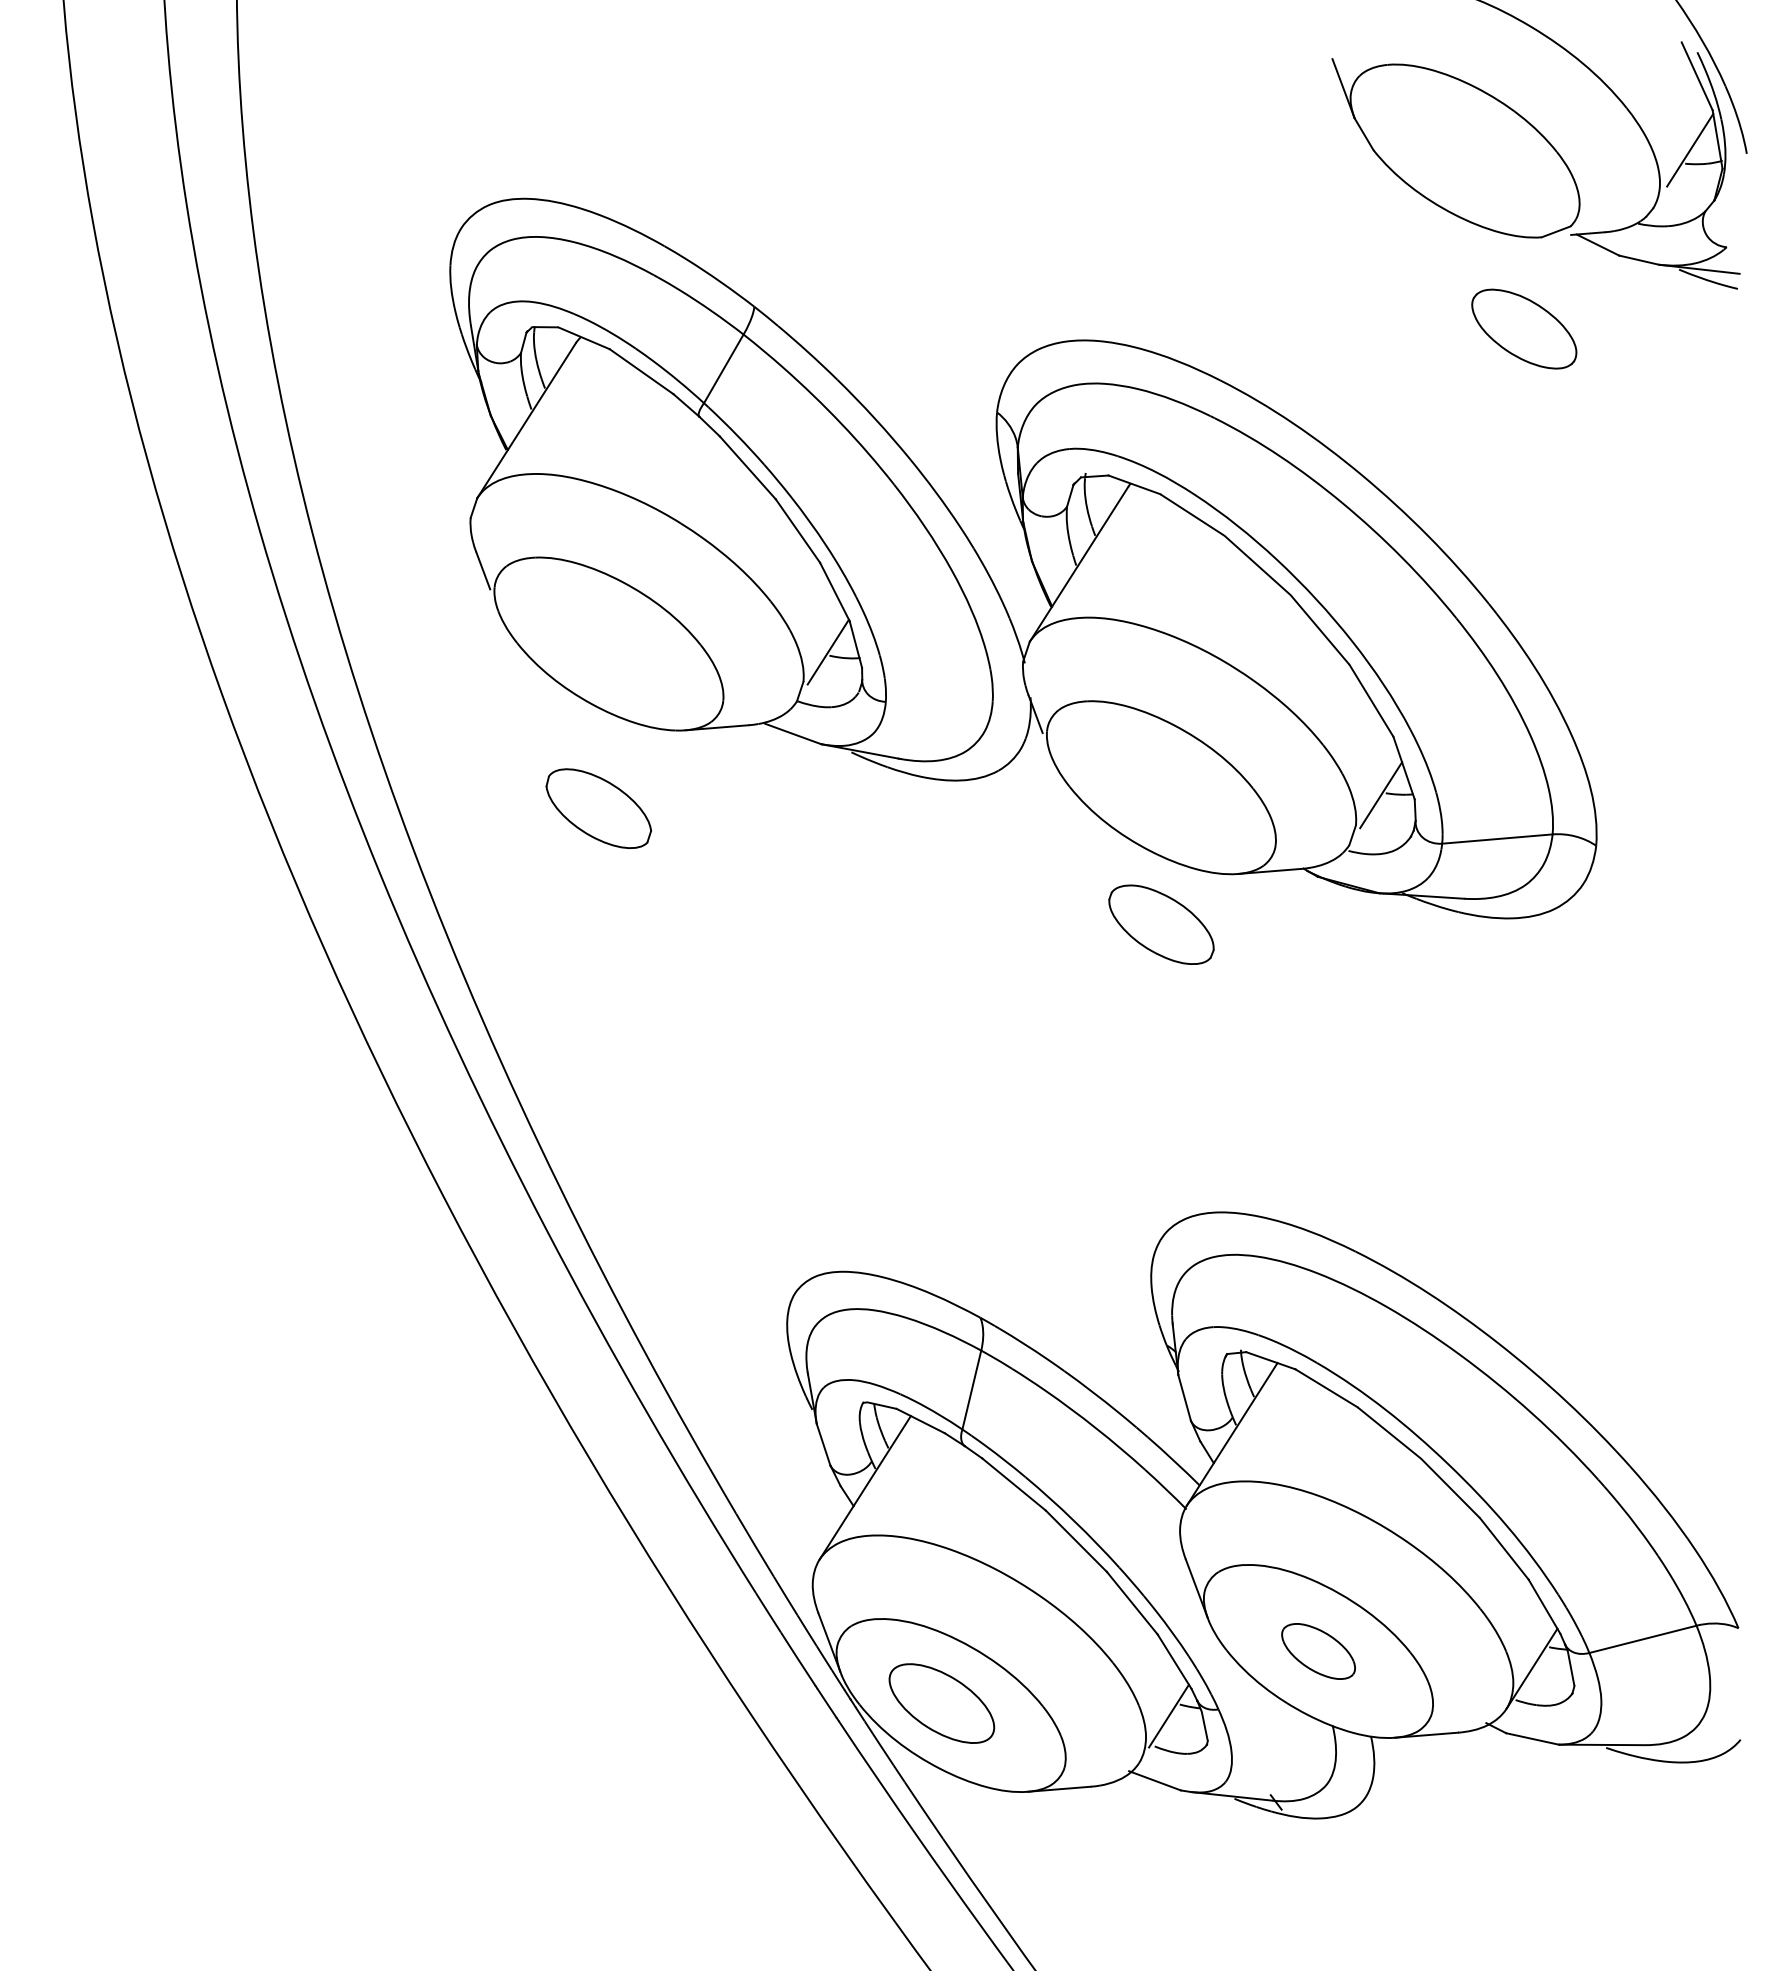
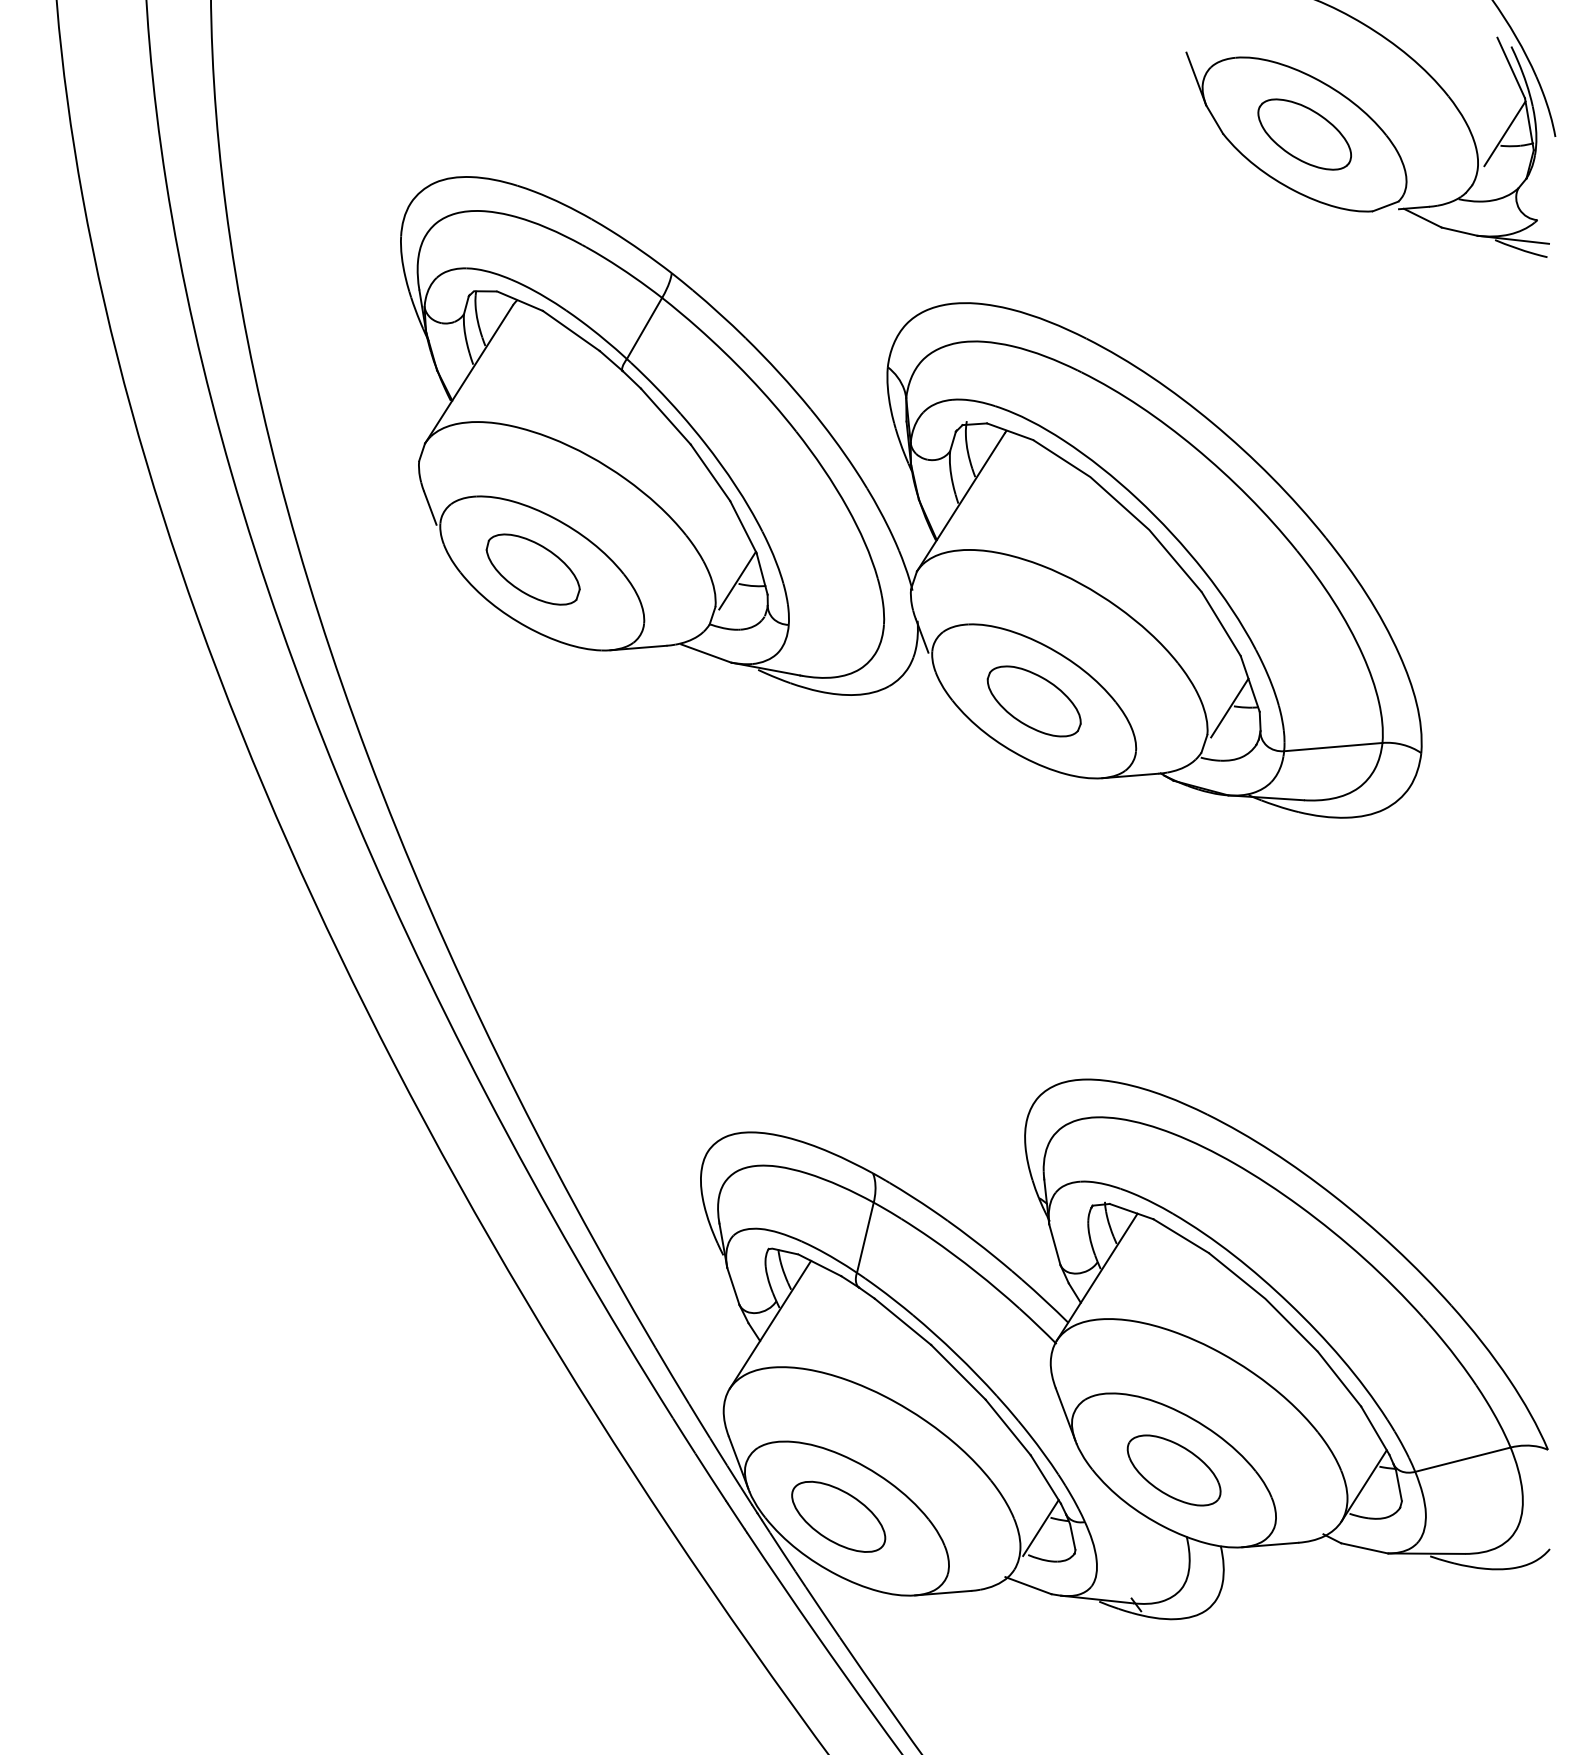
part: (1524, 328) -> (1304, 134), moved
part: (598, 808) -> (532, 569), moved
part: (1161, 924) -> (1034, 701), moved
part: (1318, 1651) -> (1174, 1470), size x1.43

